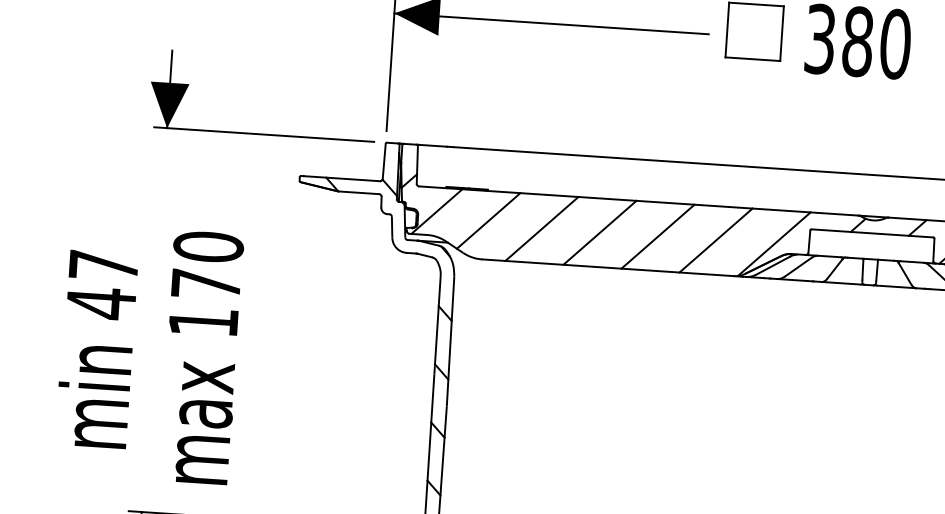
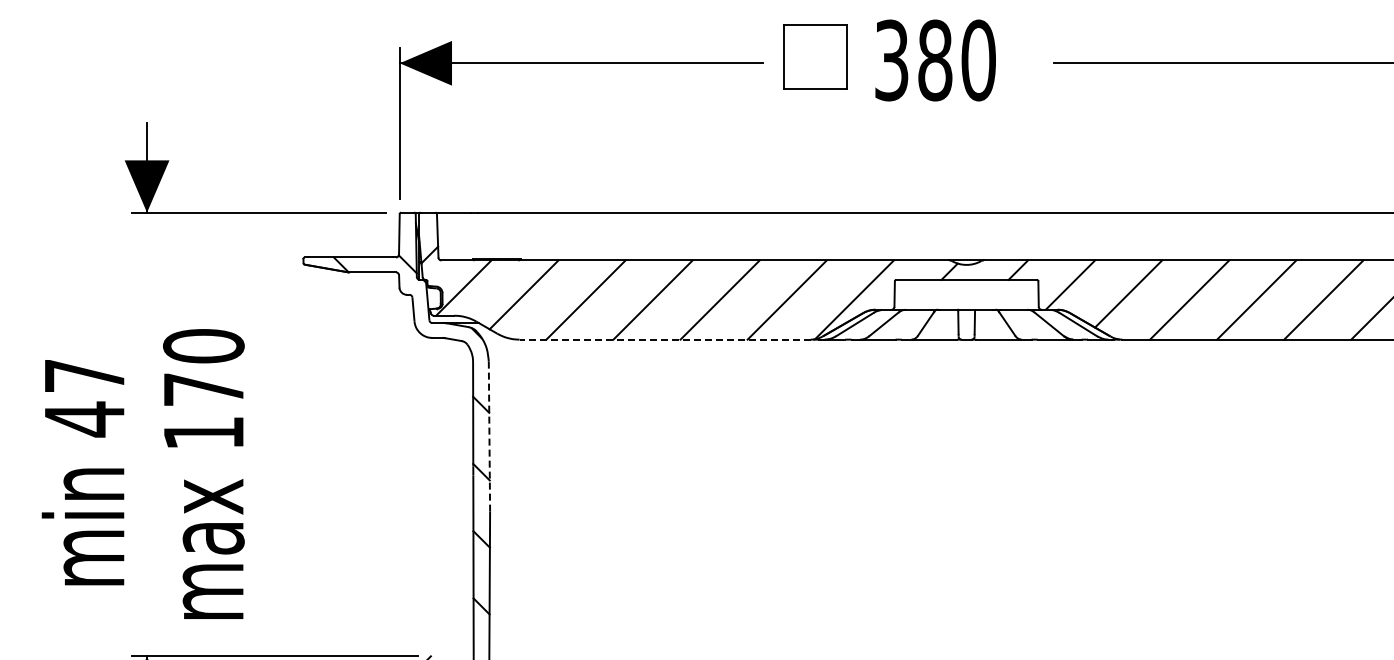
line: (608, 267) -> (665, 339), solid -> dashed
line: (450, 342) -> (489, 437), solid -> dashed

